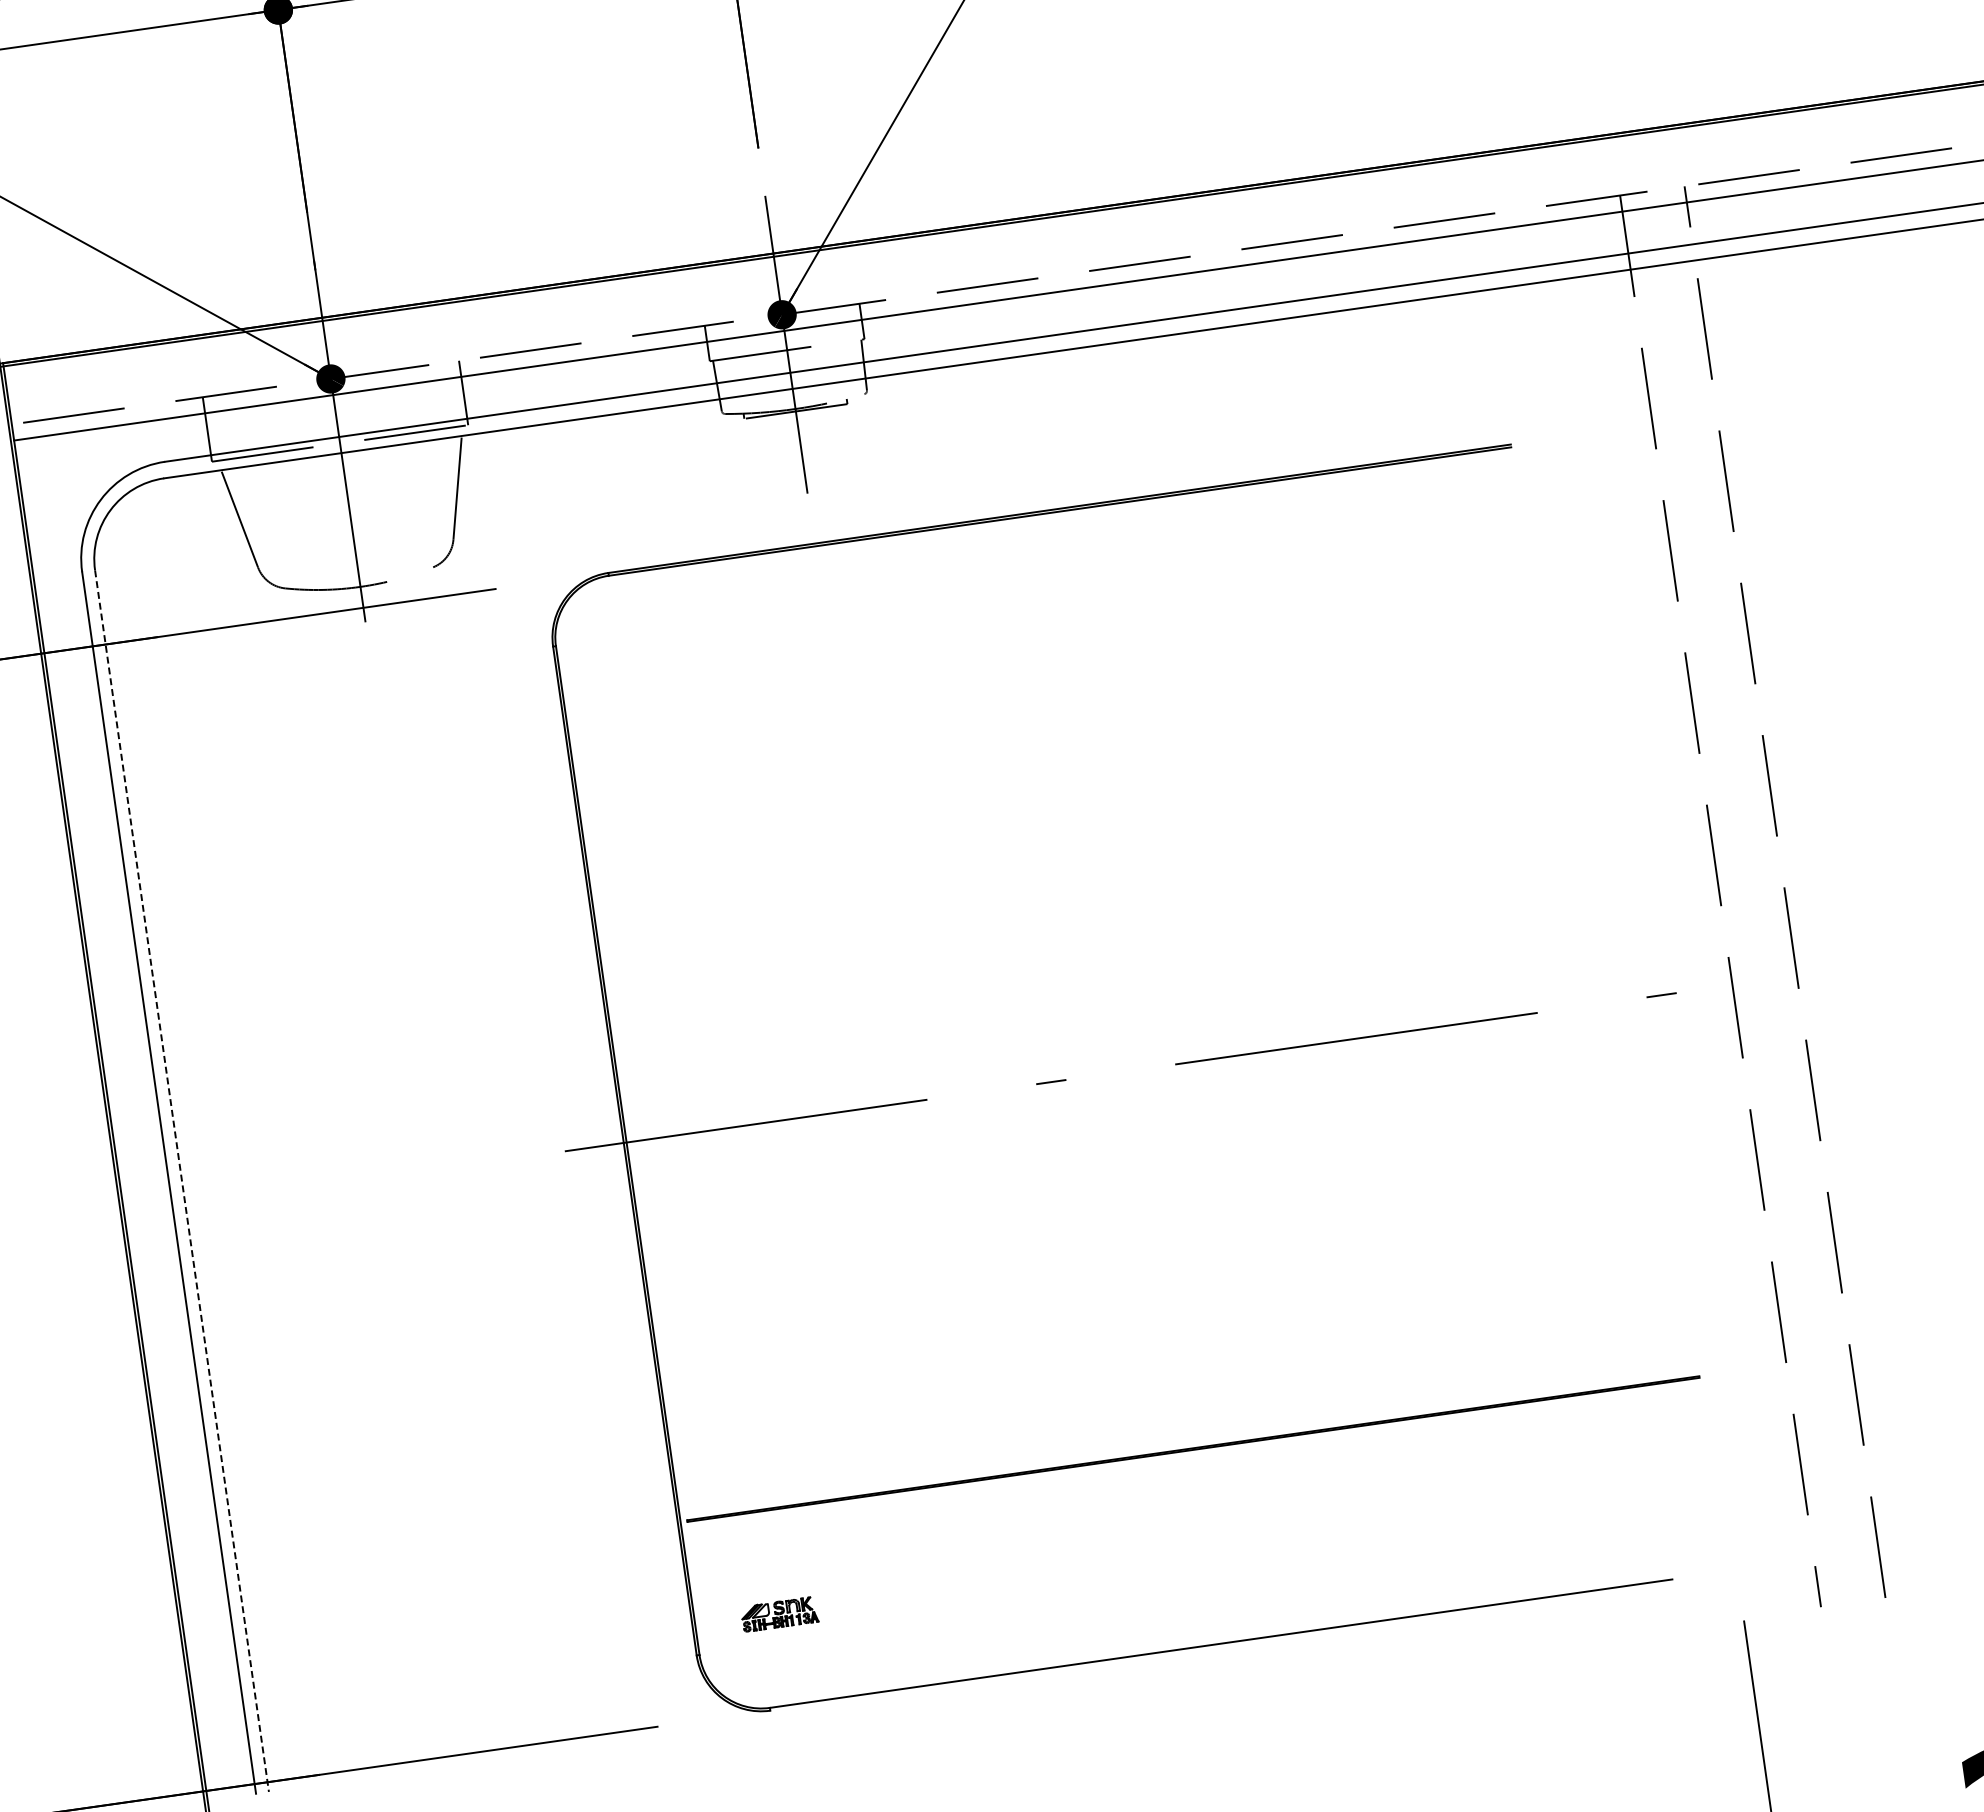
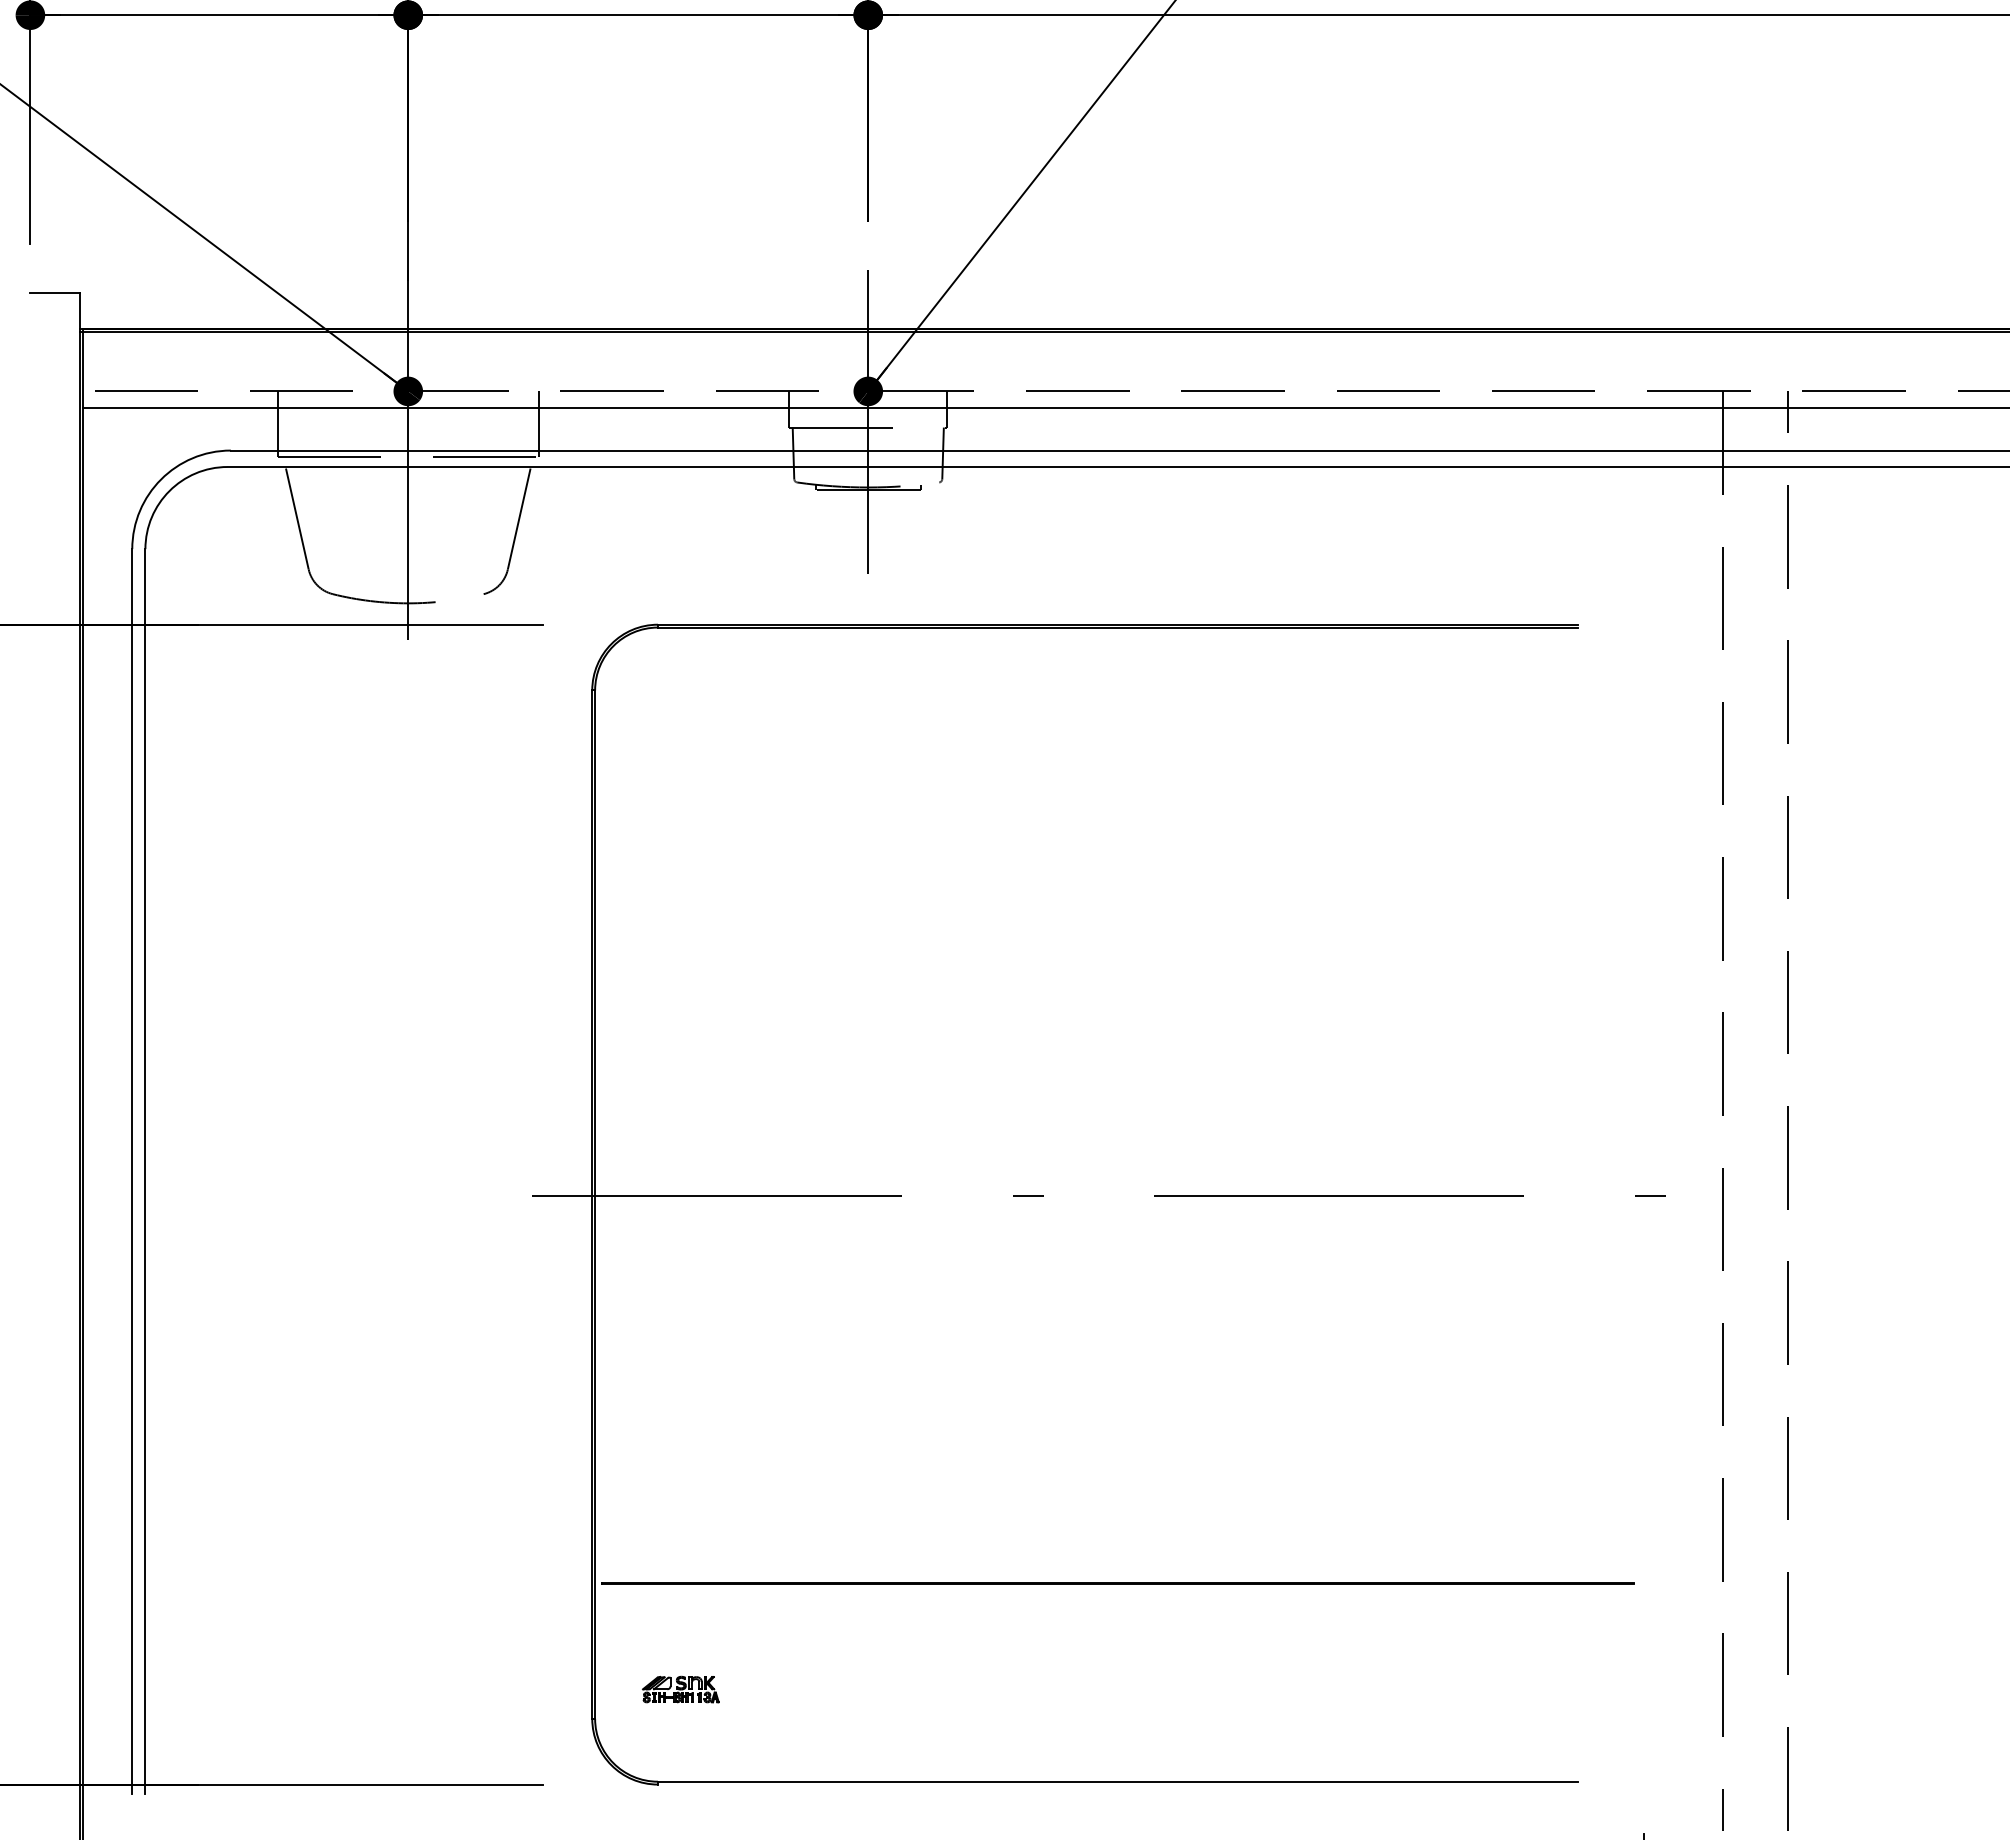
line: (182, 1180) -> (145, 1171), dashed -> solid

